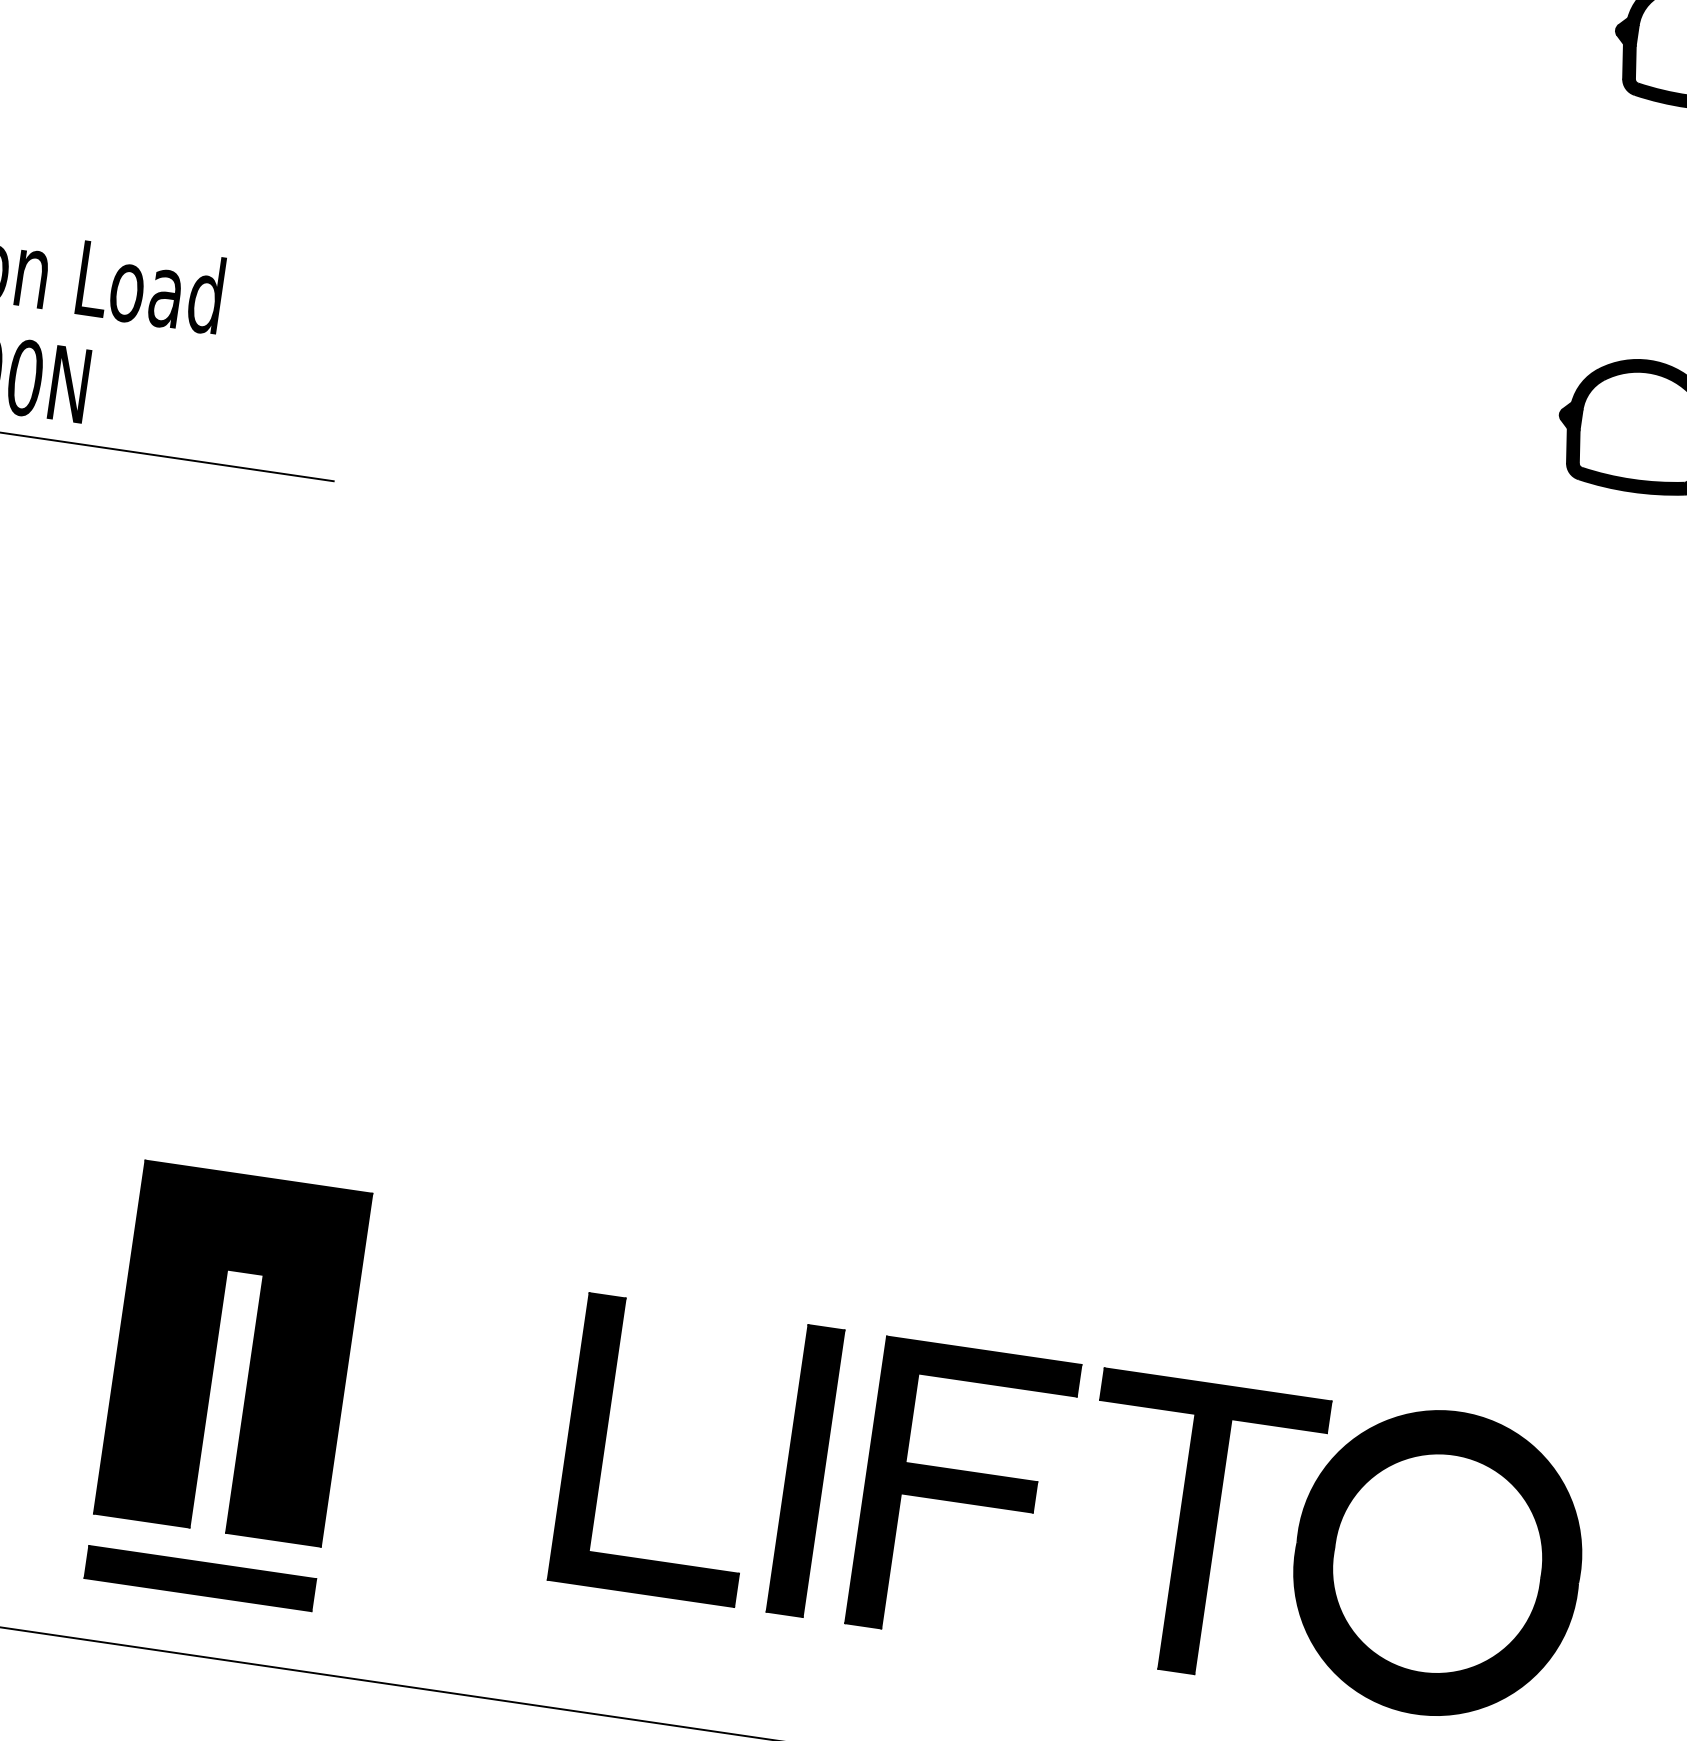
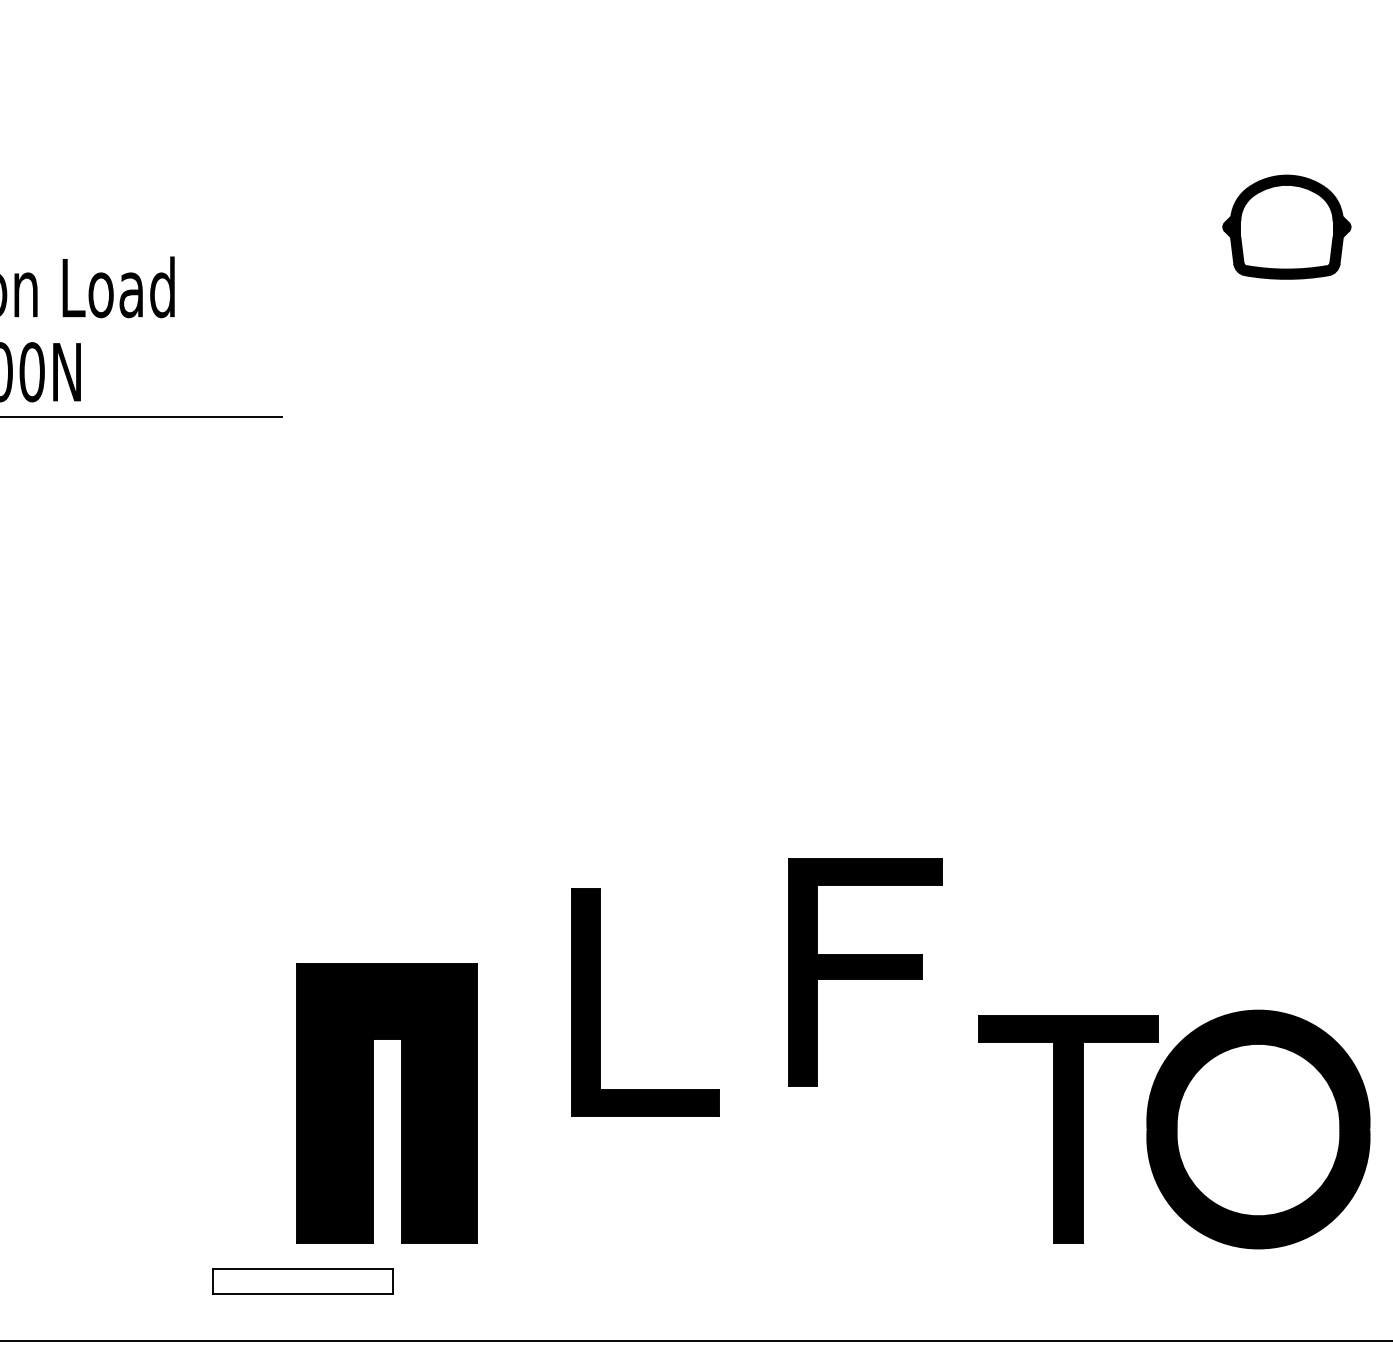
part: (216, 1351) -> (373, 1103), moved
part: (604, 1441) -> (600, 1002), moved
part: (804, 1470) -> (758, 1129), removed
part: (963, 1493) -> (865, 972), moved
fill: (199, 1577) -> (302, 1280), removed

